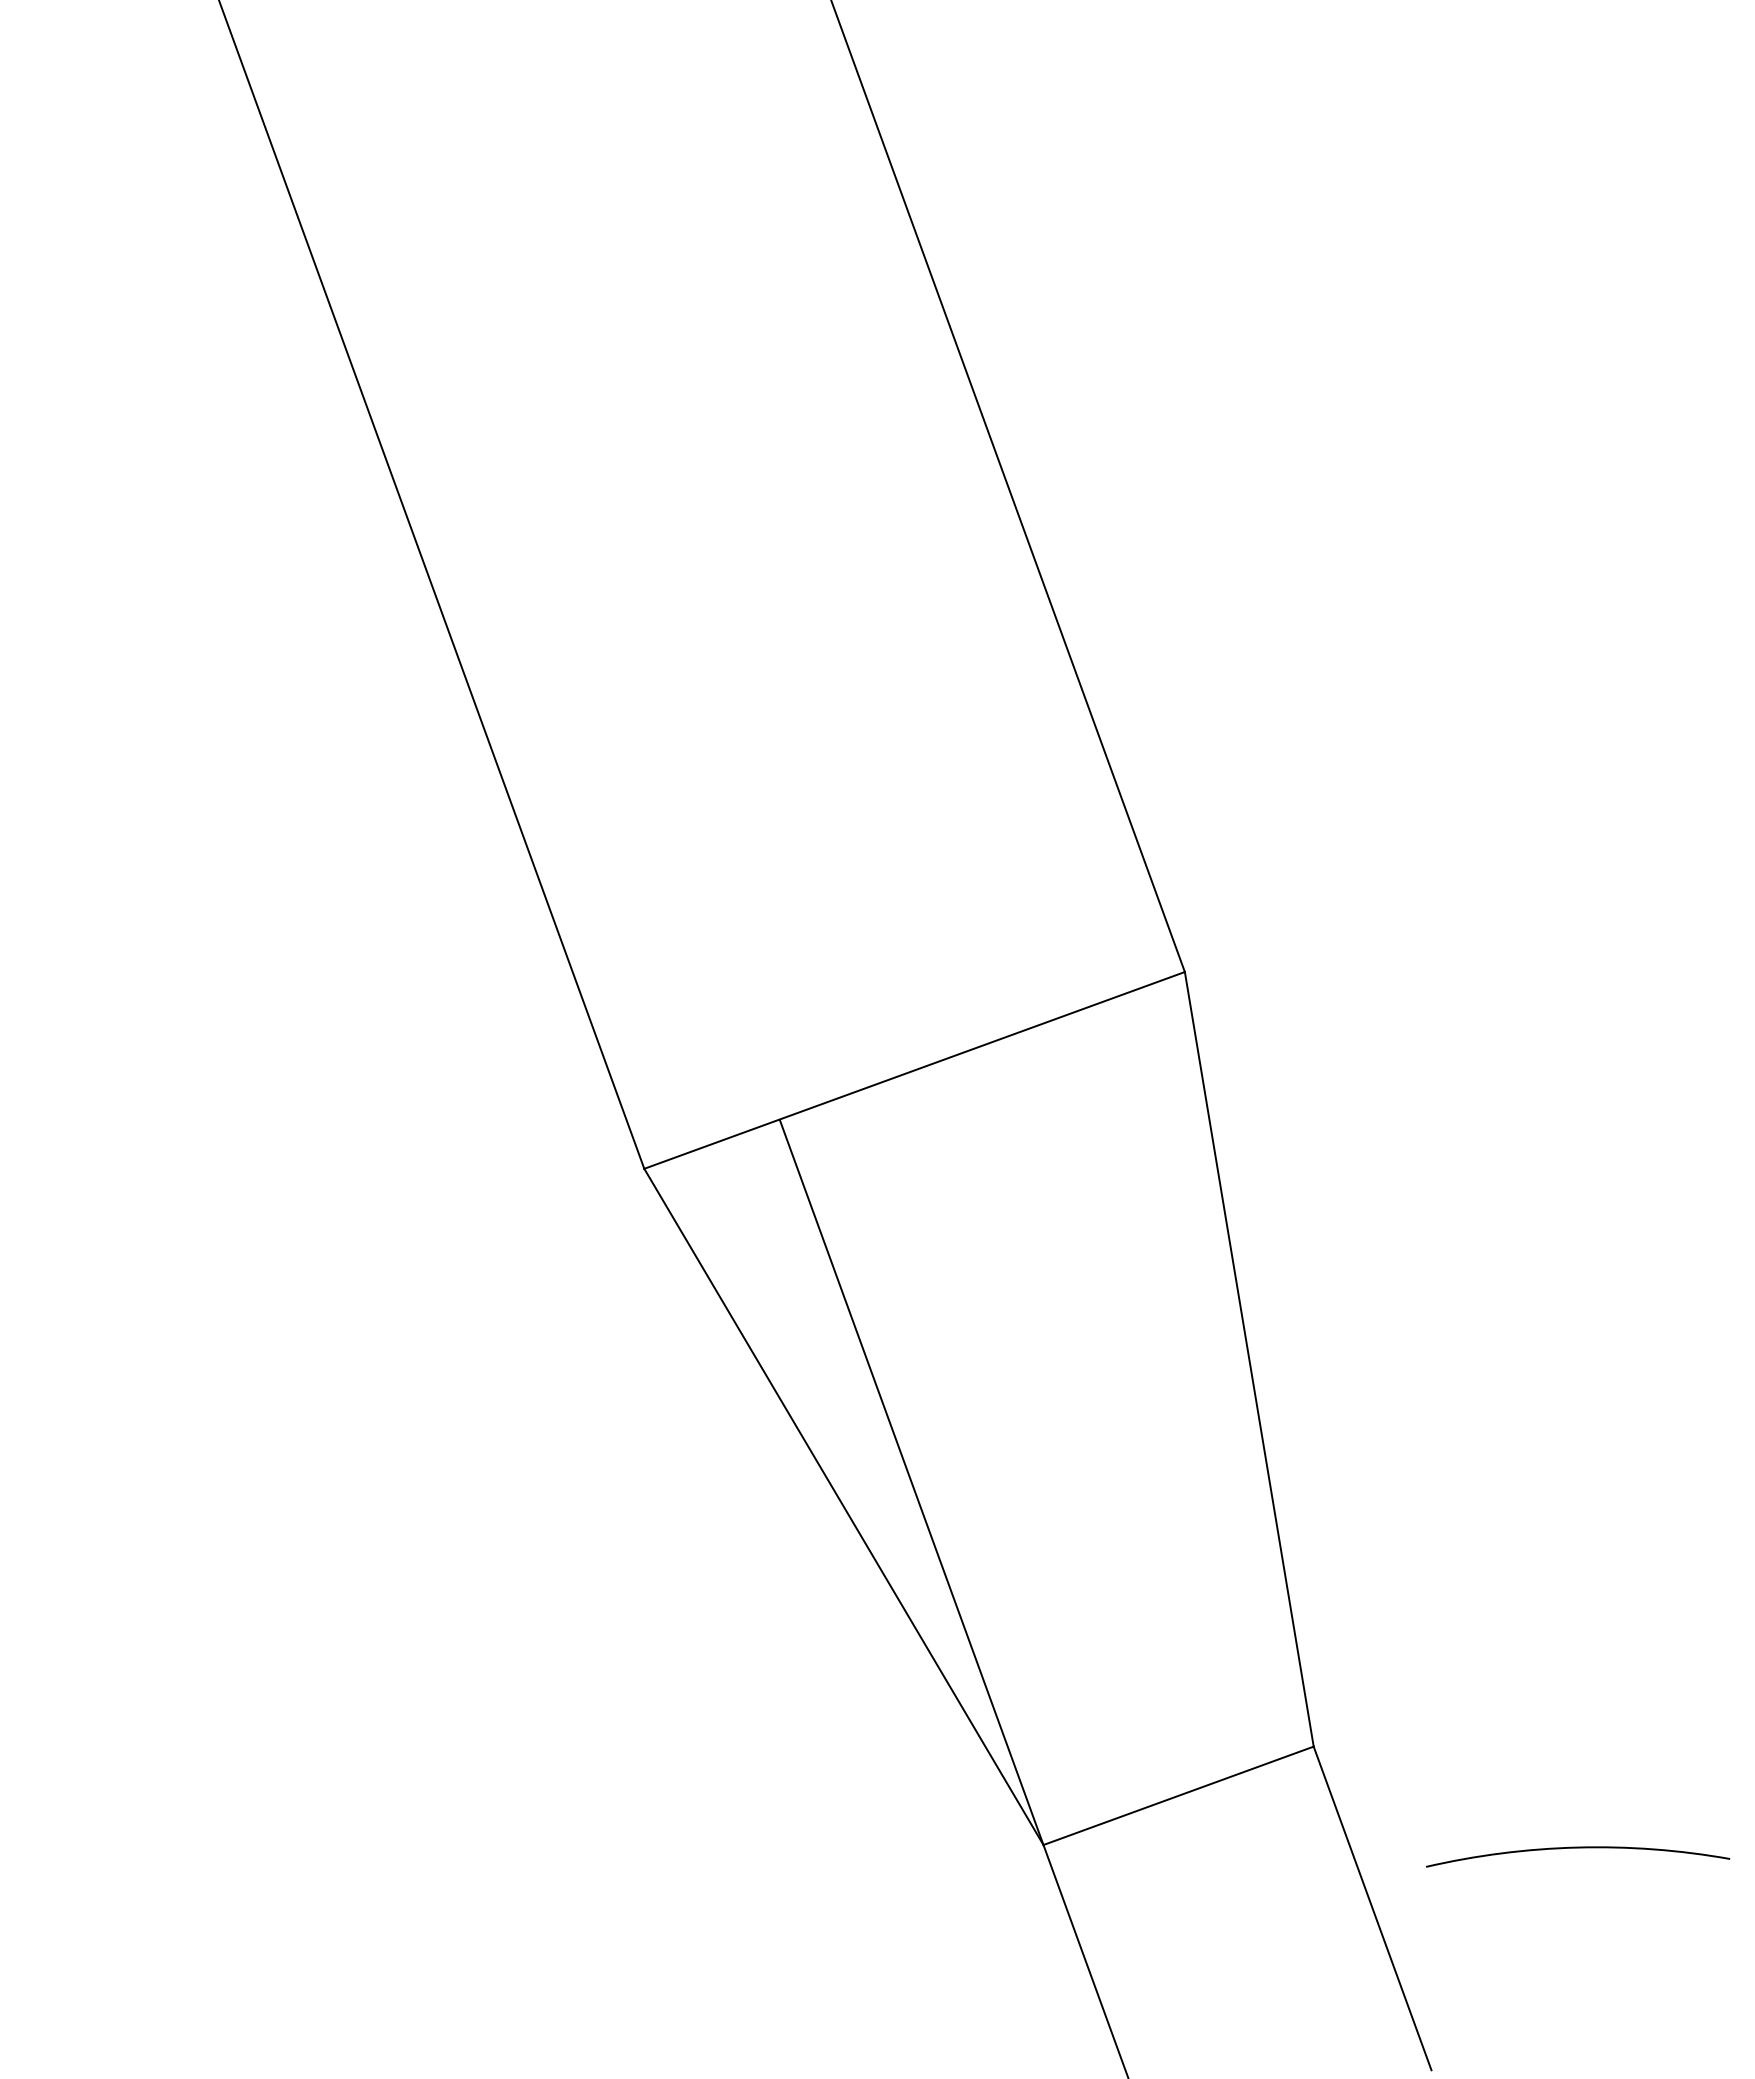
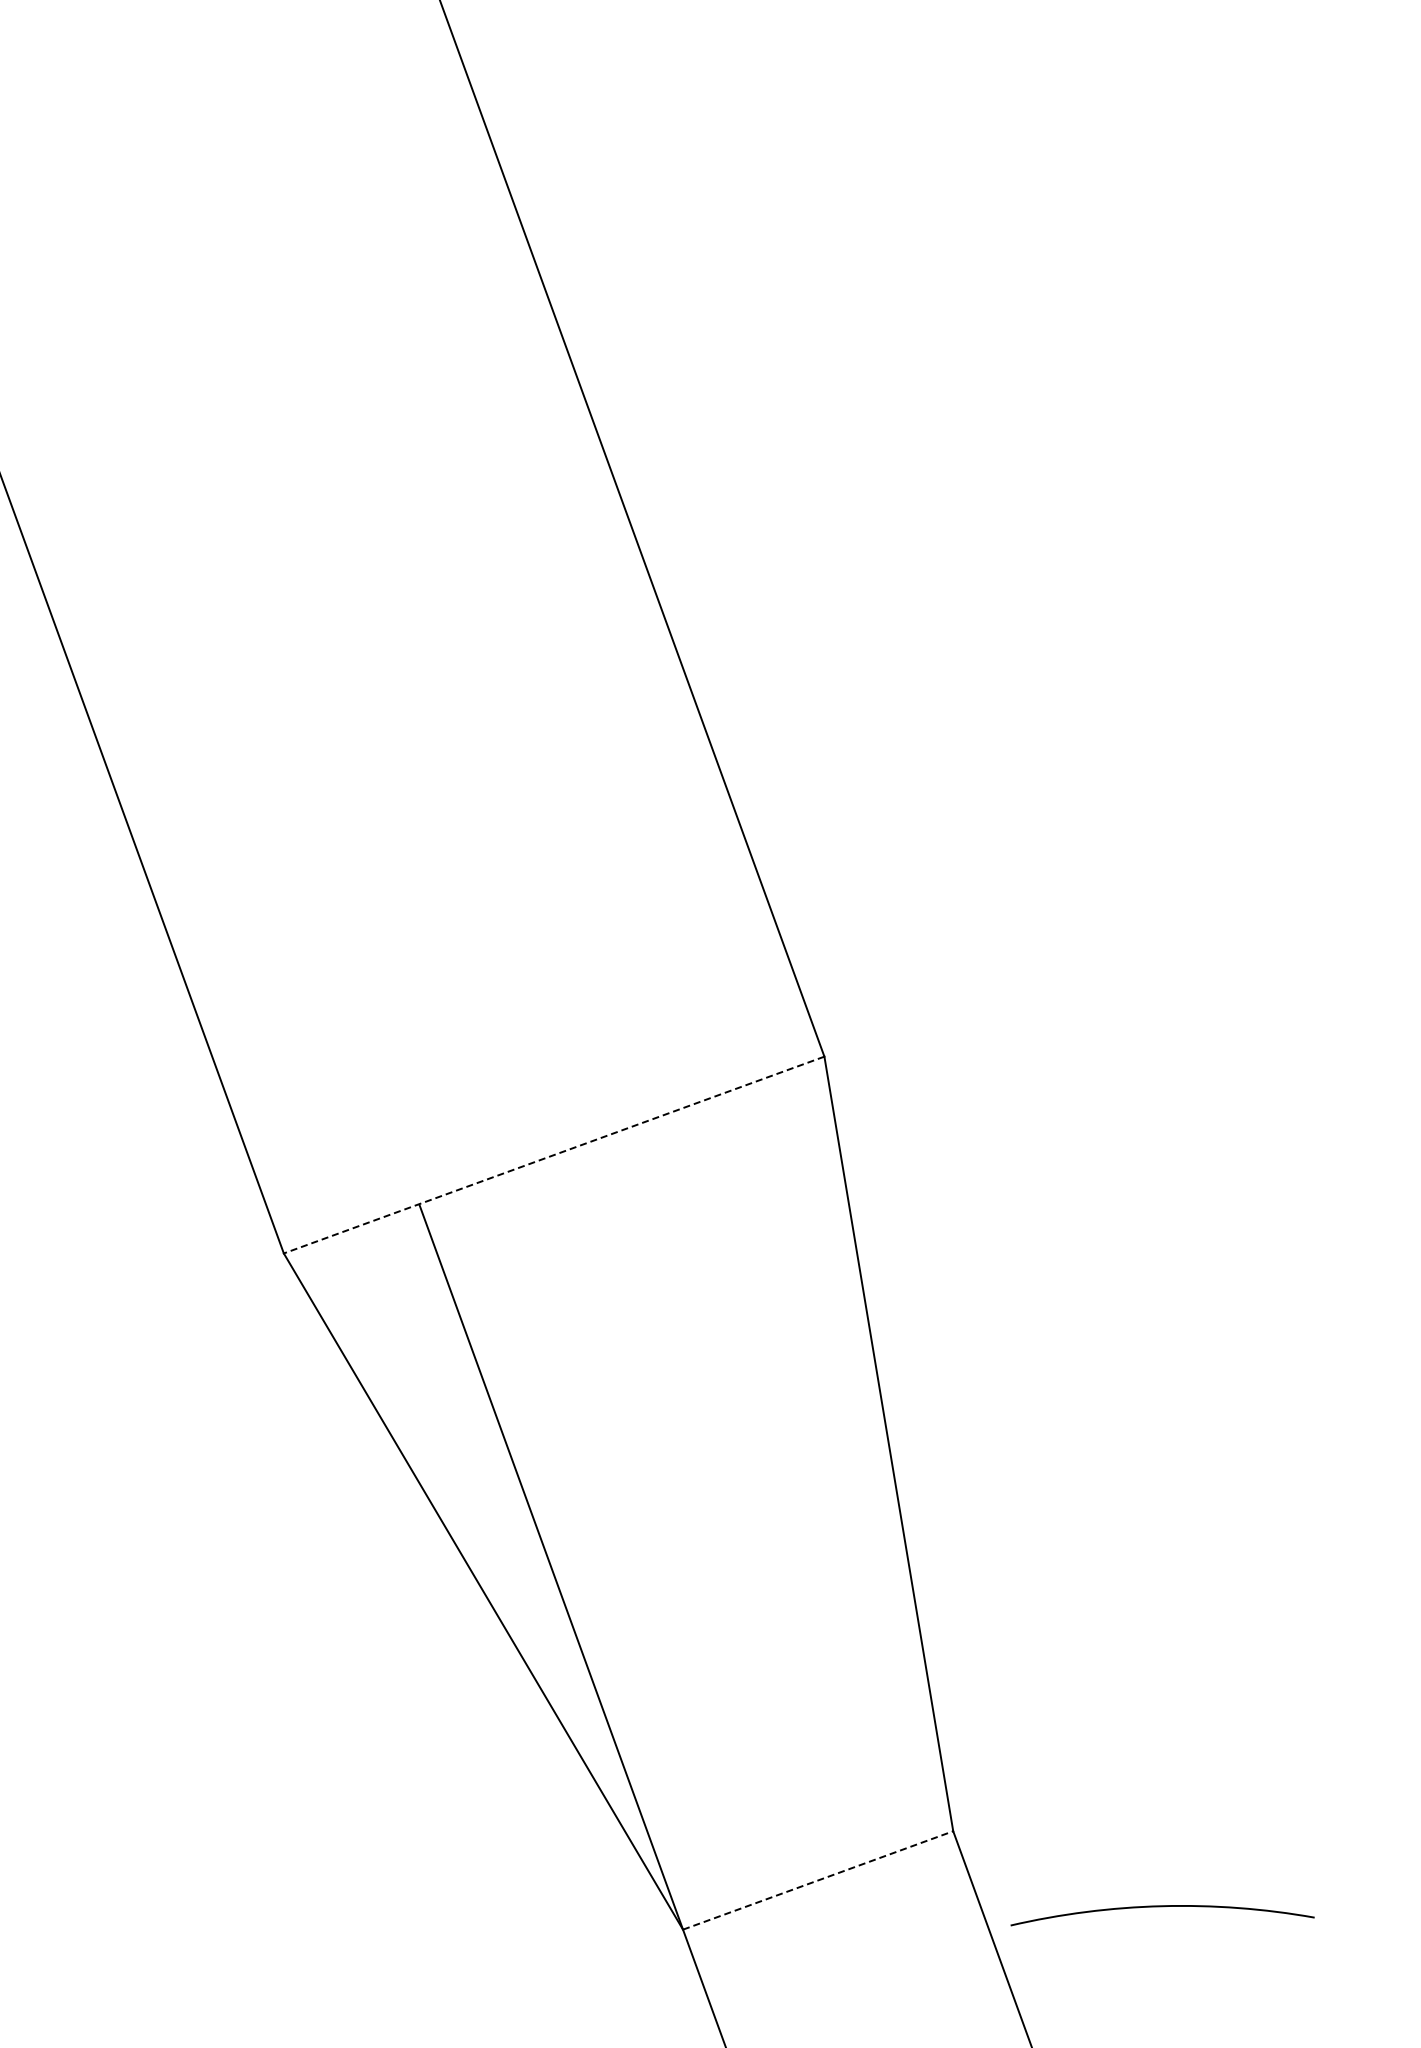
line: (914, 1070) -> (554, 1155), solid -> dashed
line: (1178, 1795) -> (818, 1880), solid -> dashed
arc: (1578, 1848) -> (1163, 1907), moved

